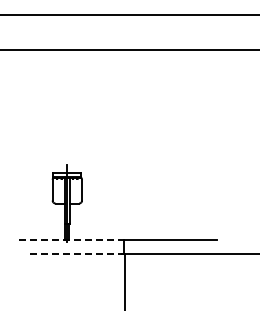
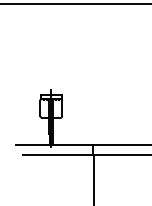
line: (72, 240) -> (55, 145), dashed -> solid
line: (77, 253) -> (58, 155), dashed -> solid

